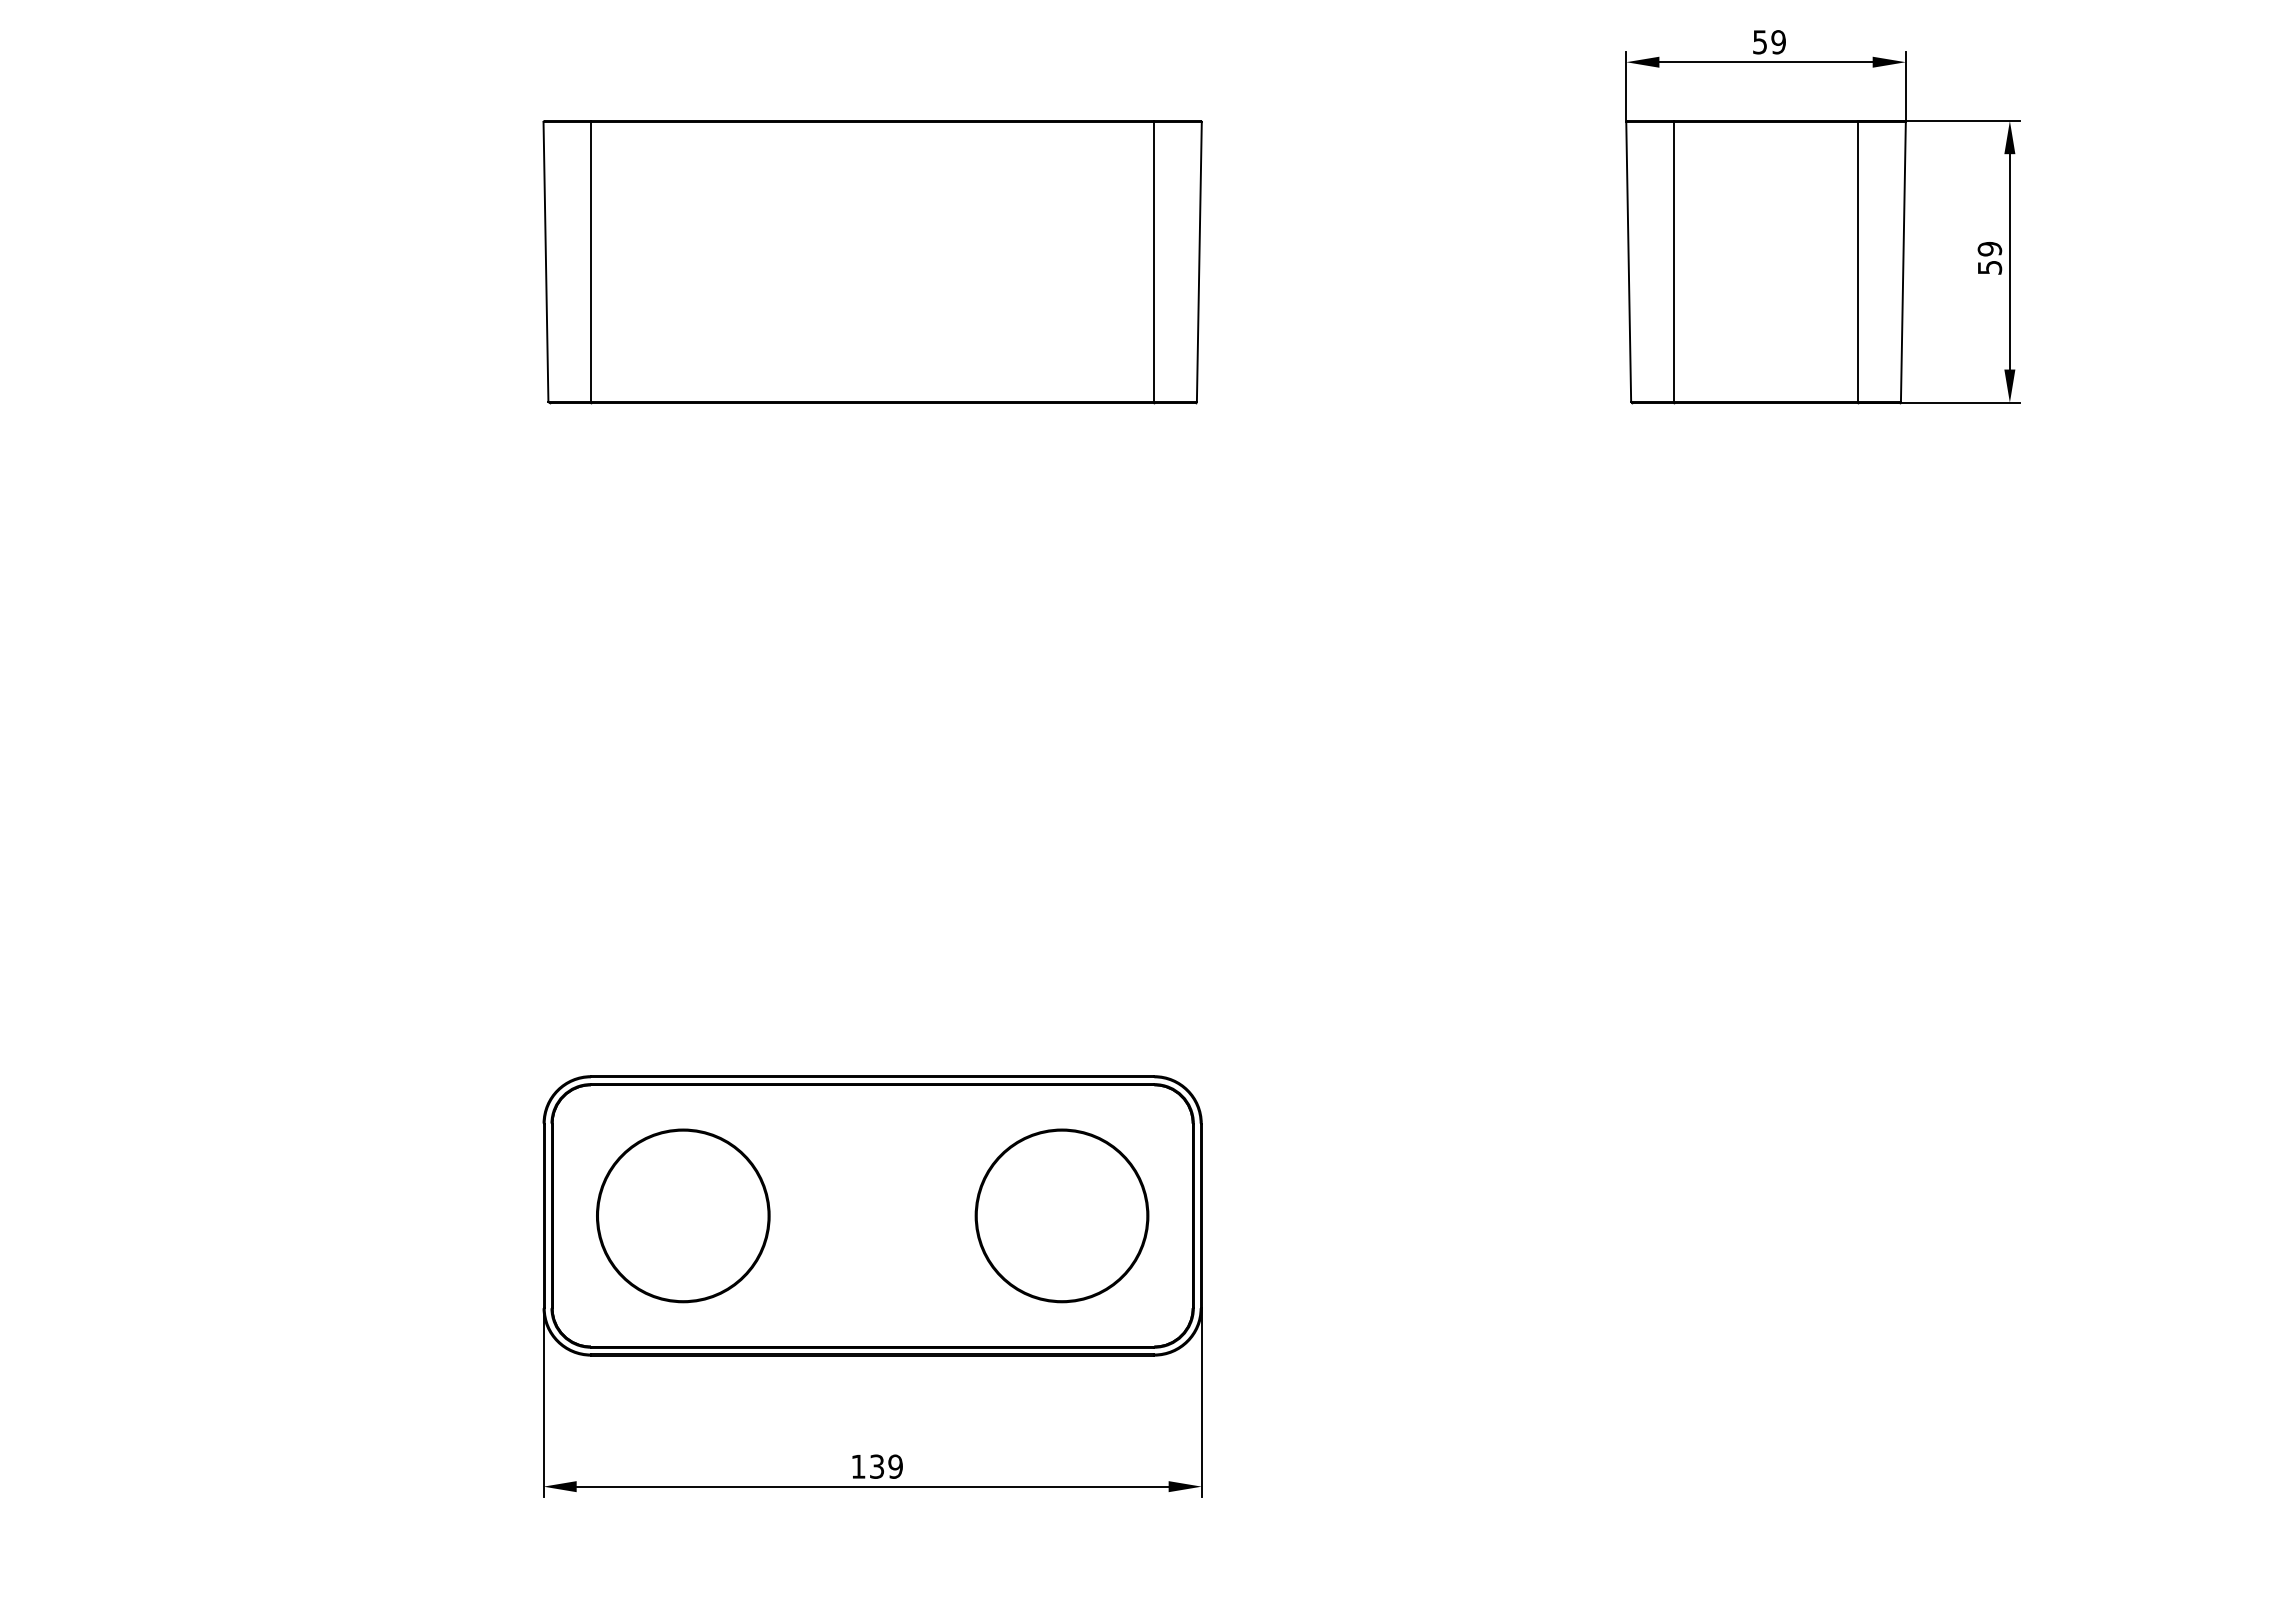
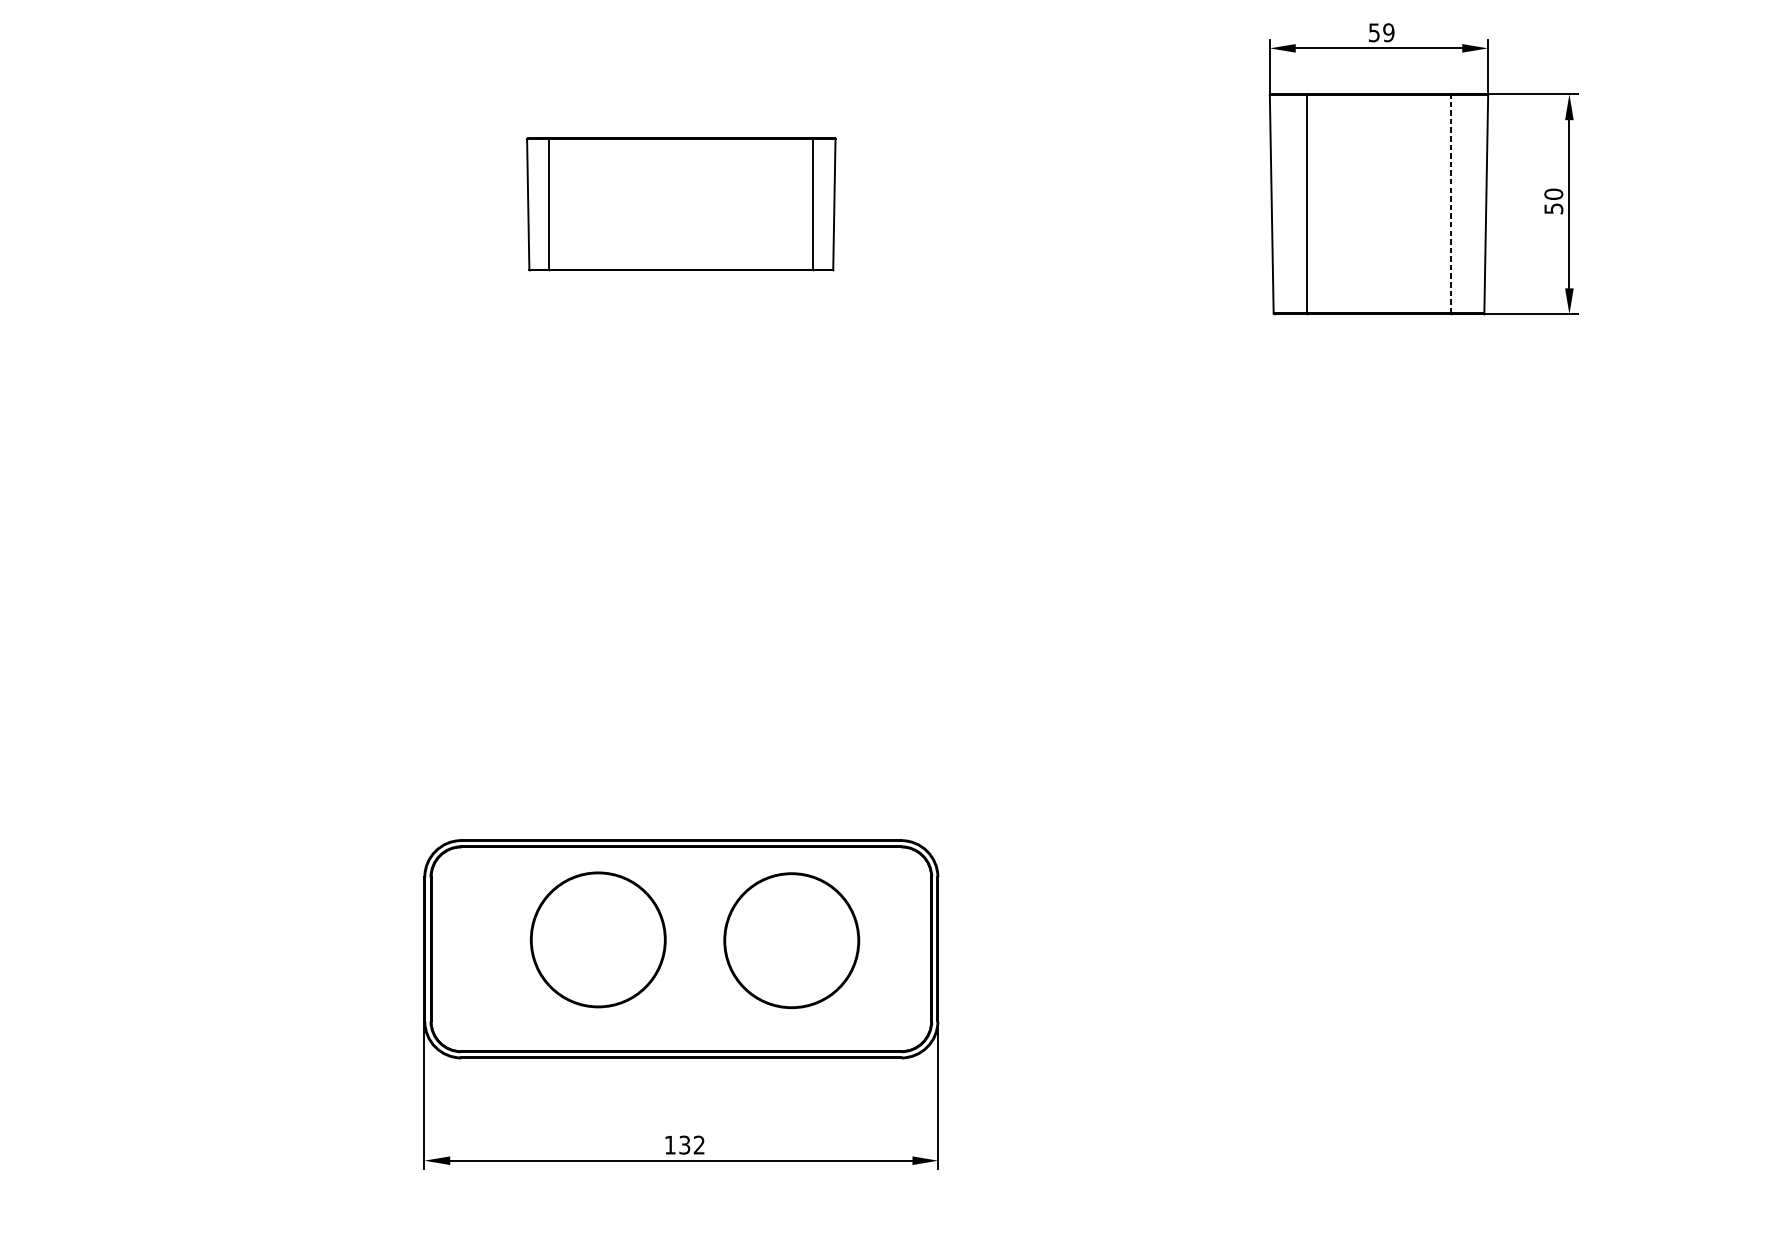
text: (1990, 248) -> (1554, 193), 59 -> 50
line: (1858, 261) -> (1451, 203), solid -> dashed
part: (872, 262) -> (681, 204), size x0.6
part: (683, 1215) -> (598, 939), moved
part: (1061, 1215) -> (791, 940), moved
text: (895, 1466) -> (699, 1144), 139 -> 132

